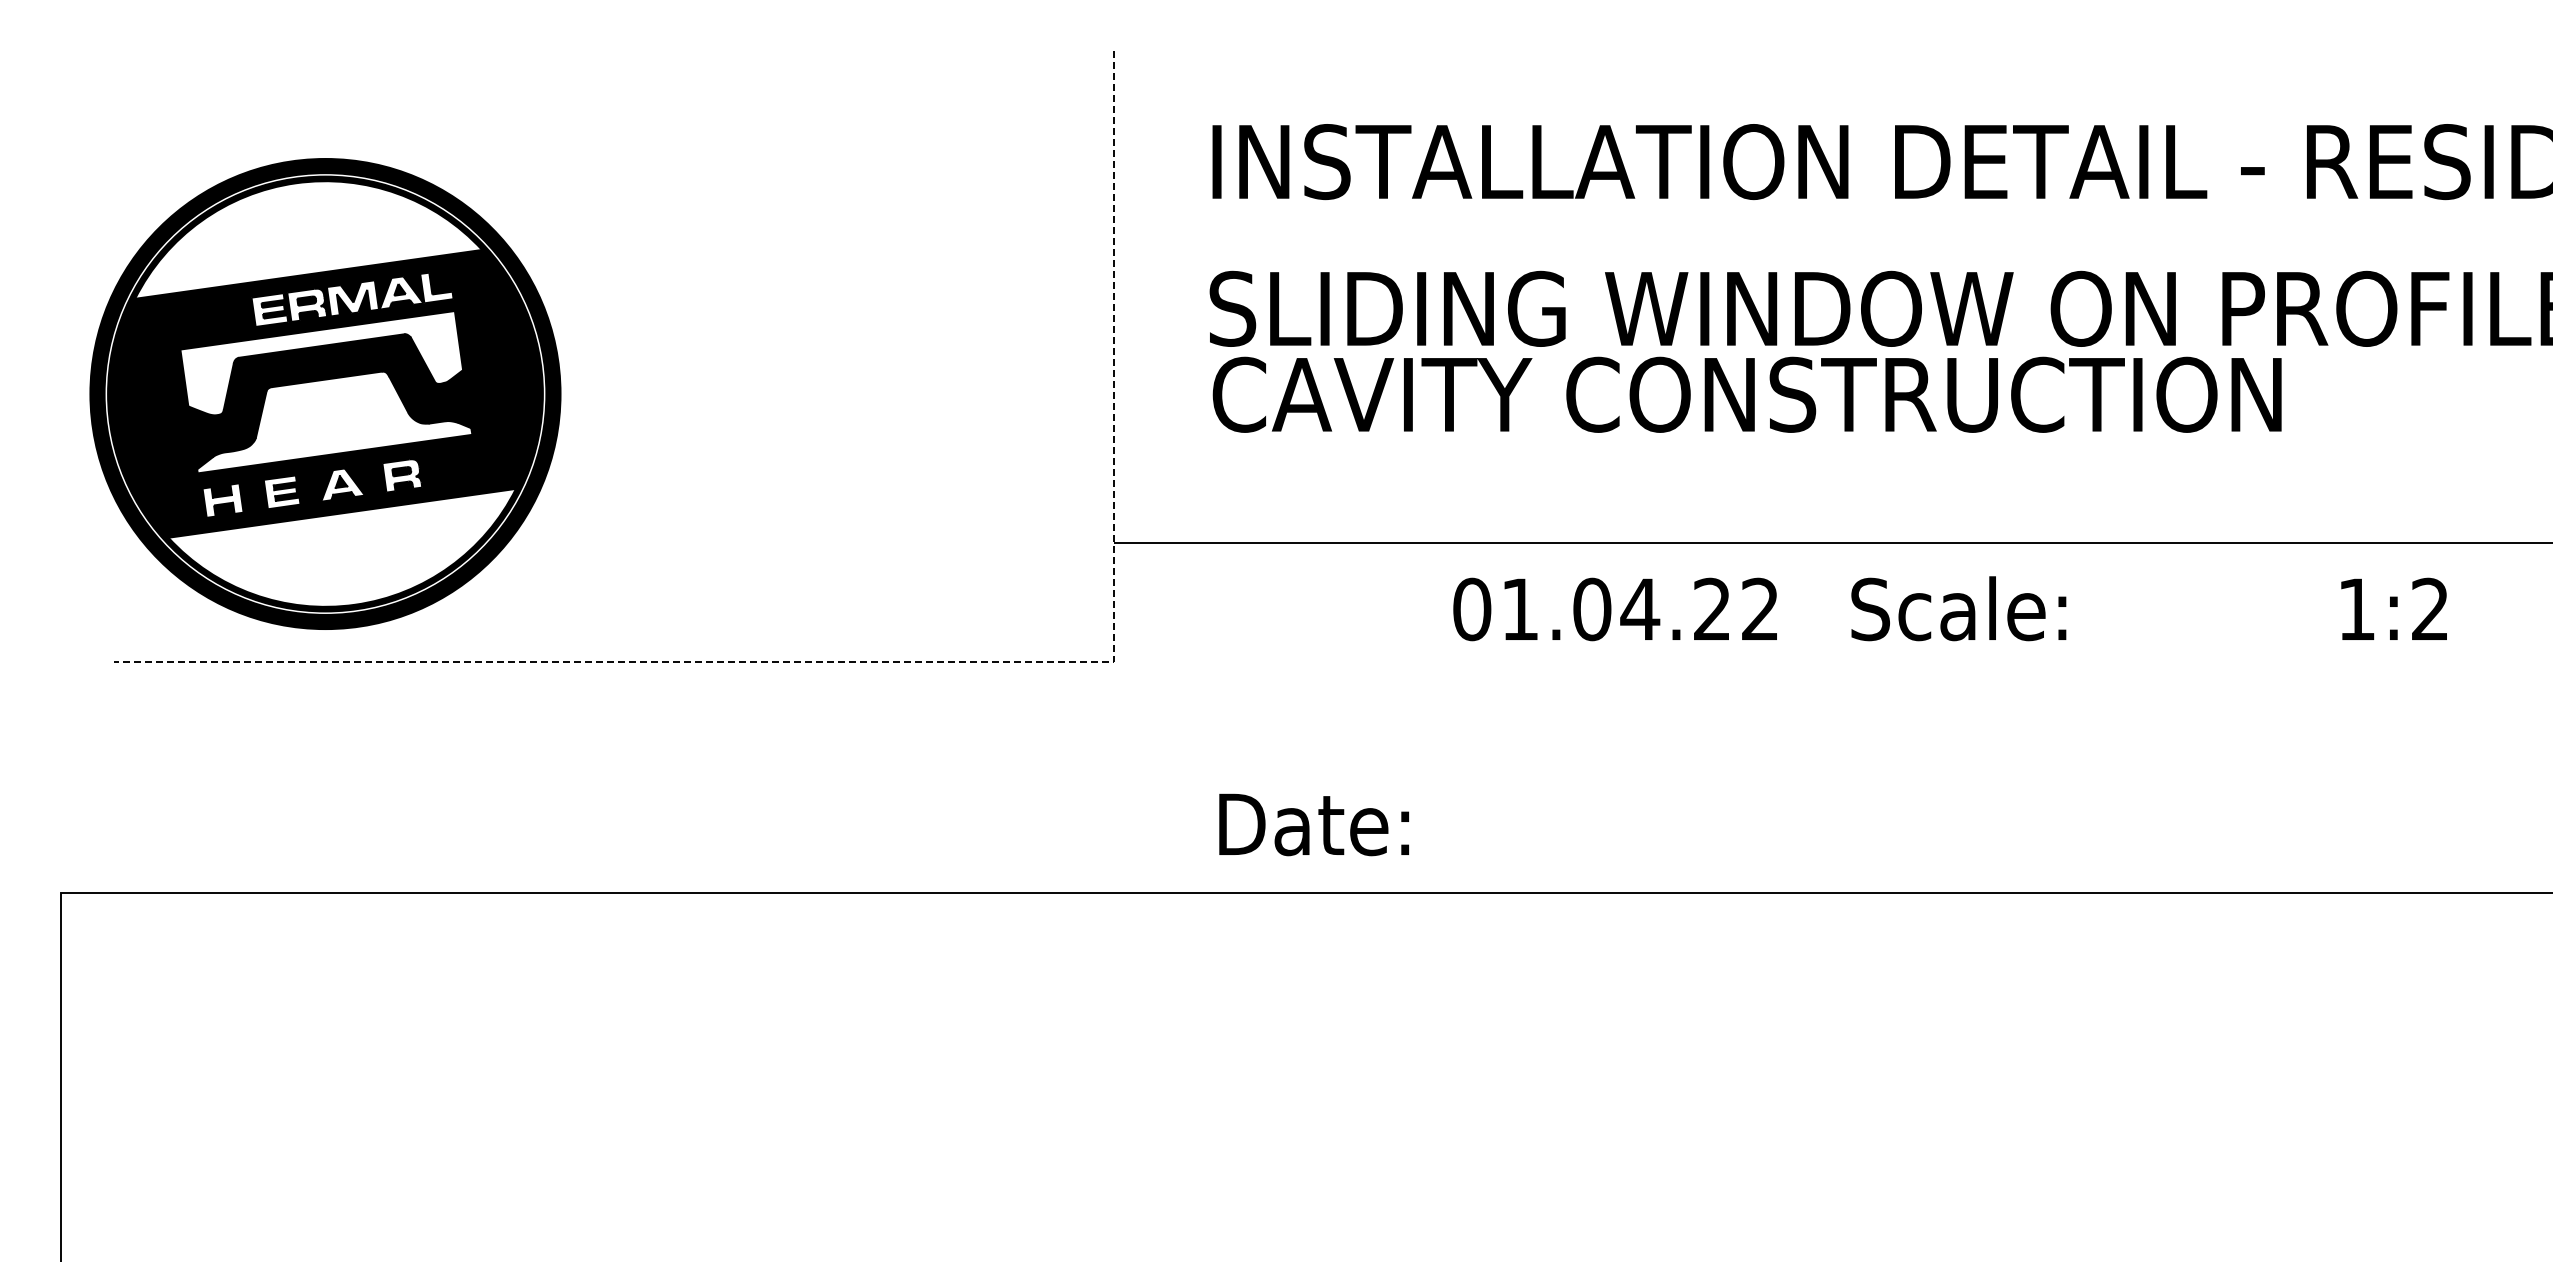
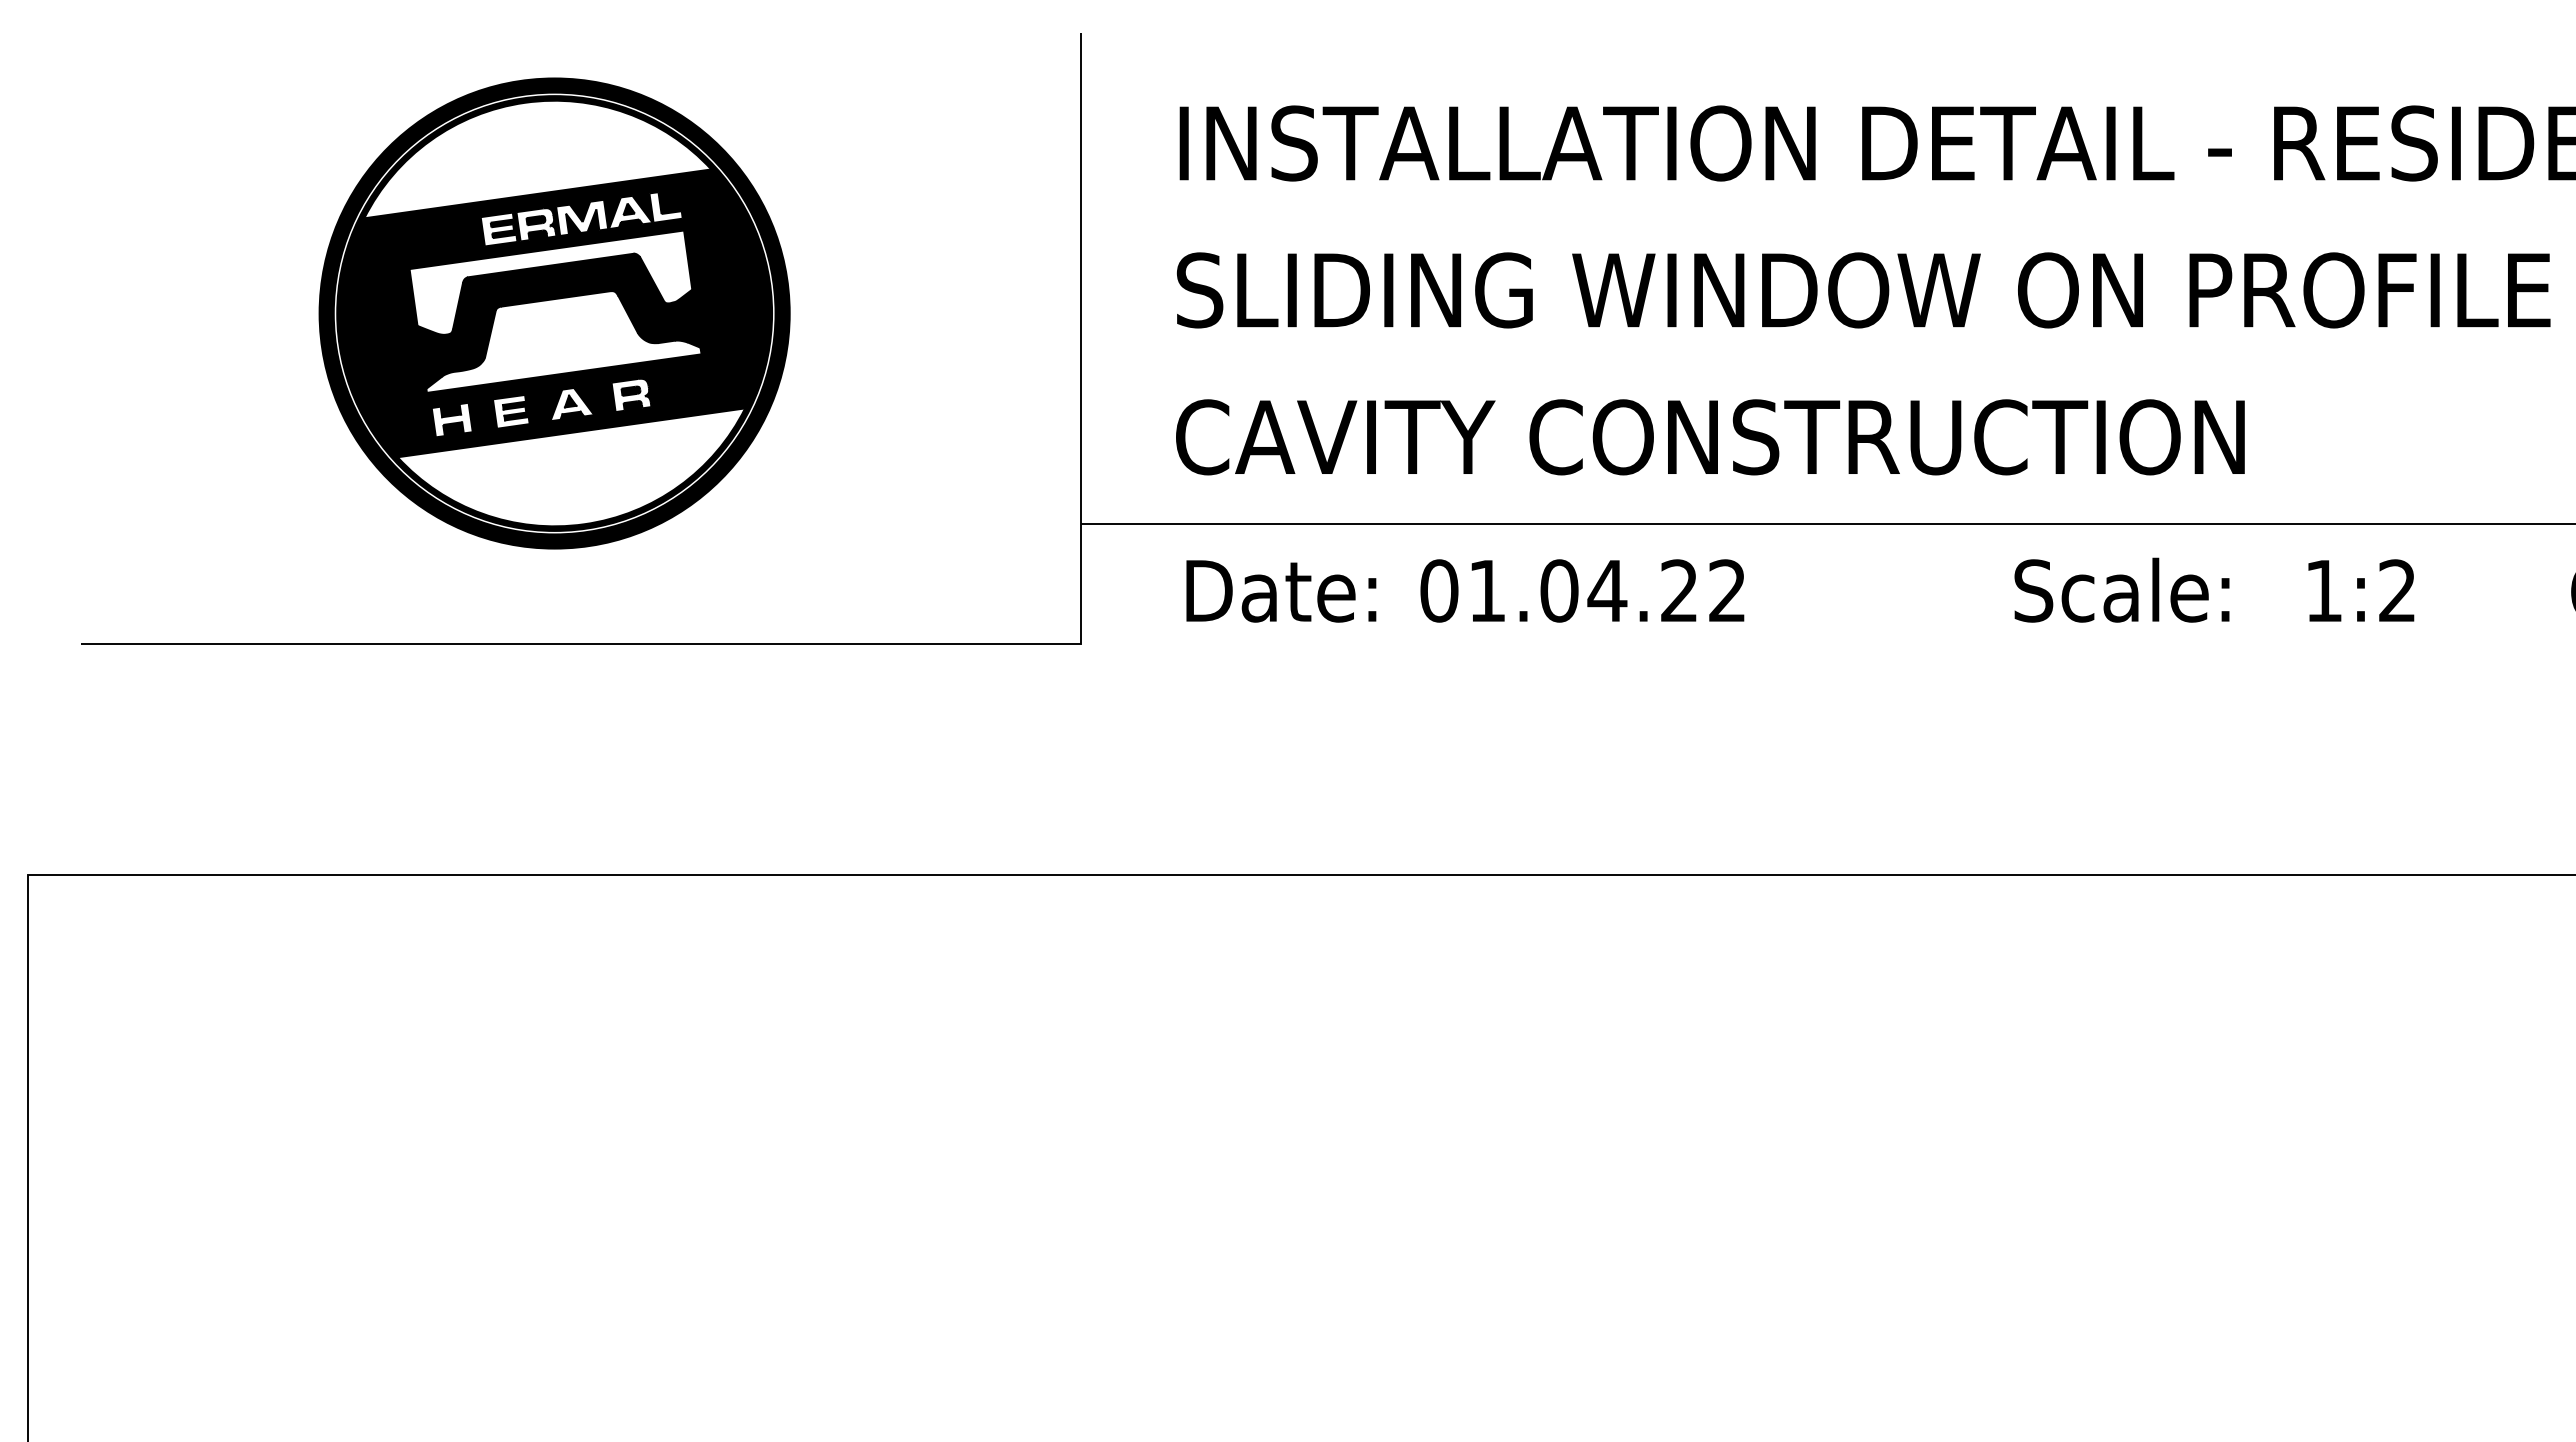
part: (325, 394) -> (554, 313), moved
text: (1747, 395) -> (1710, 437), moved
text: (1958, 608) -> (2121, 589), moved
line: (919, 662) -> (886, 643), dashed -> solid
text: (1314, 825) -> (1281, 591), moved

